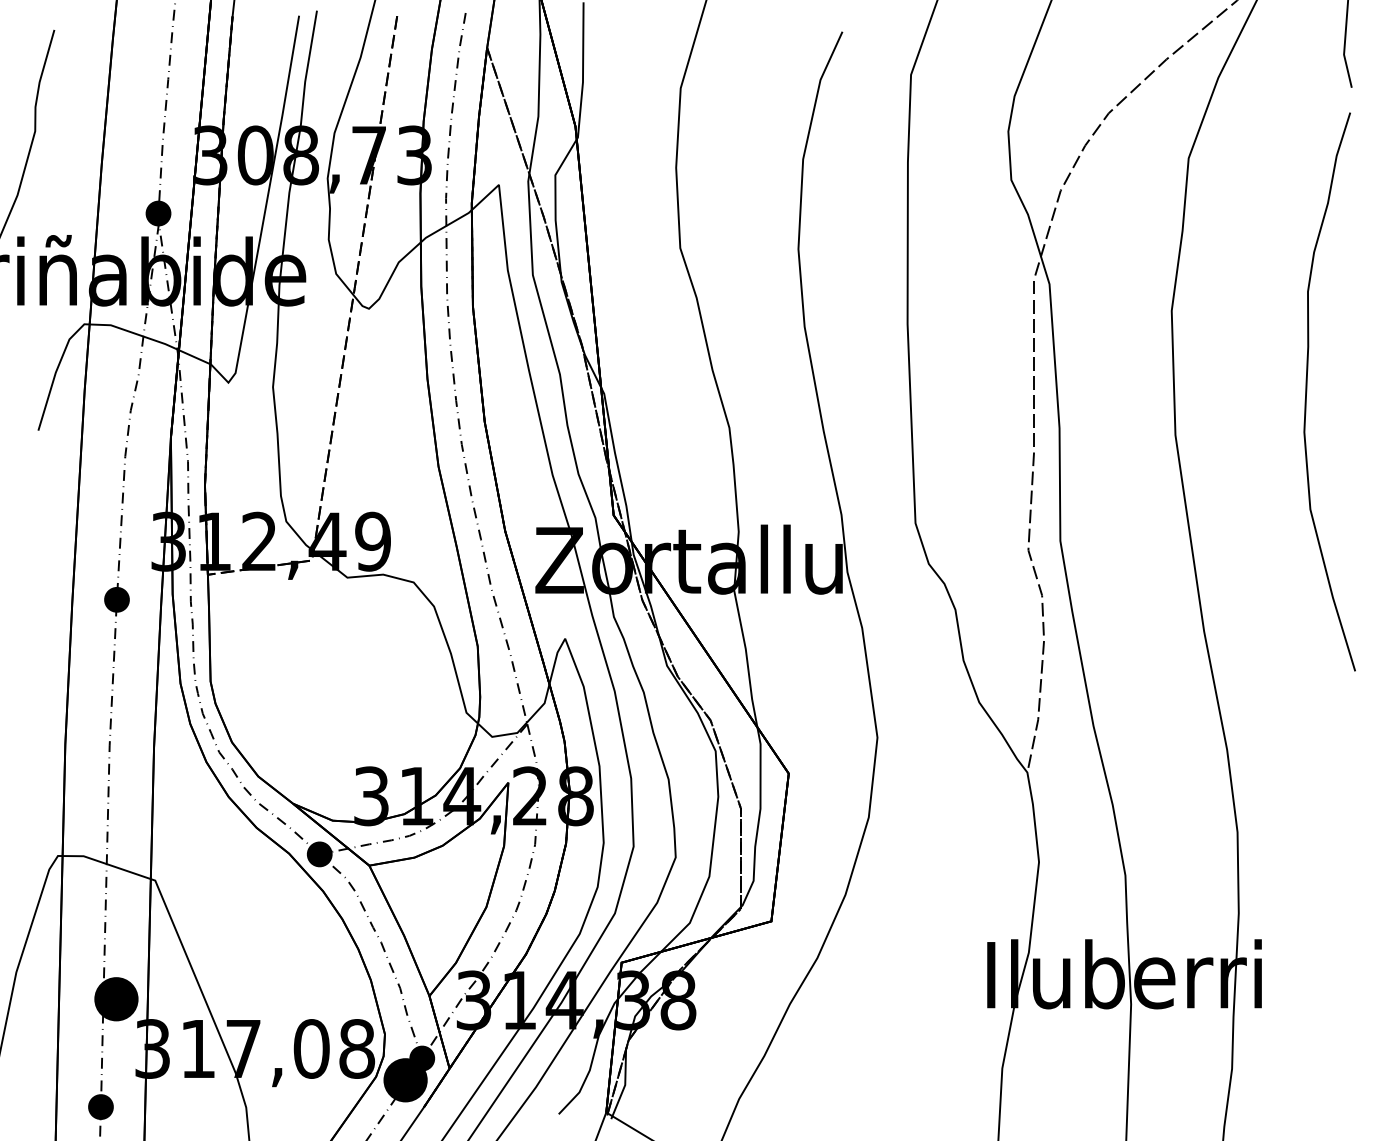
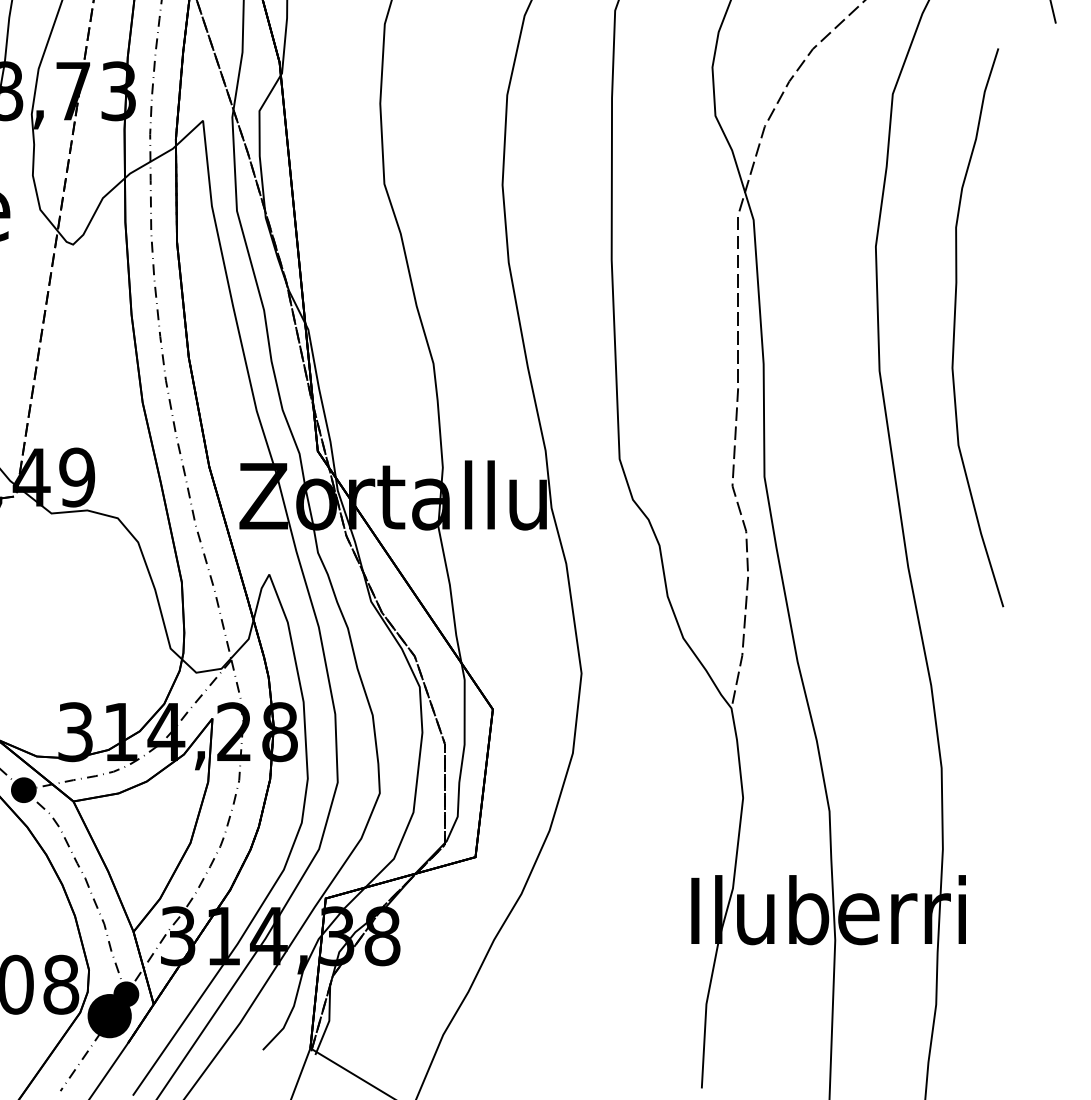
curve: (1307, 391) -> (955, 327), moved

